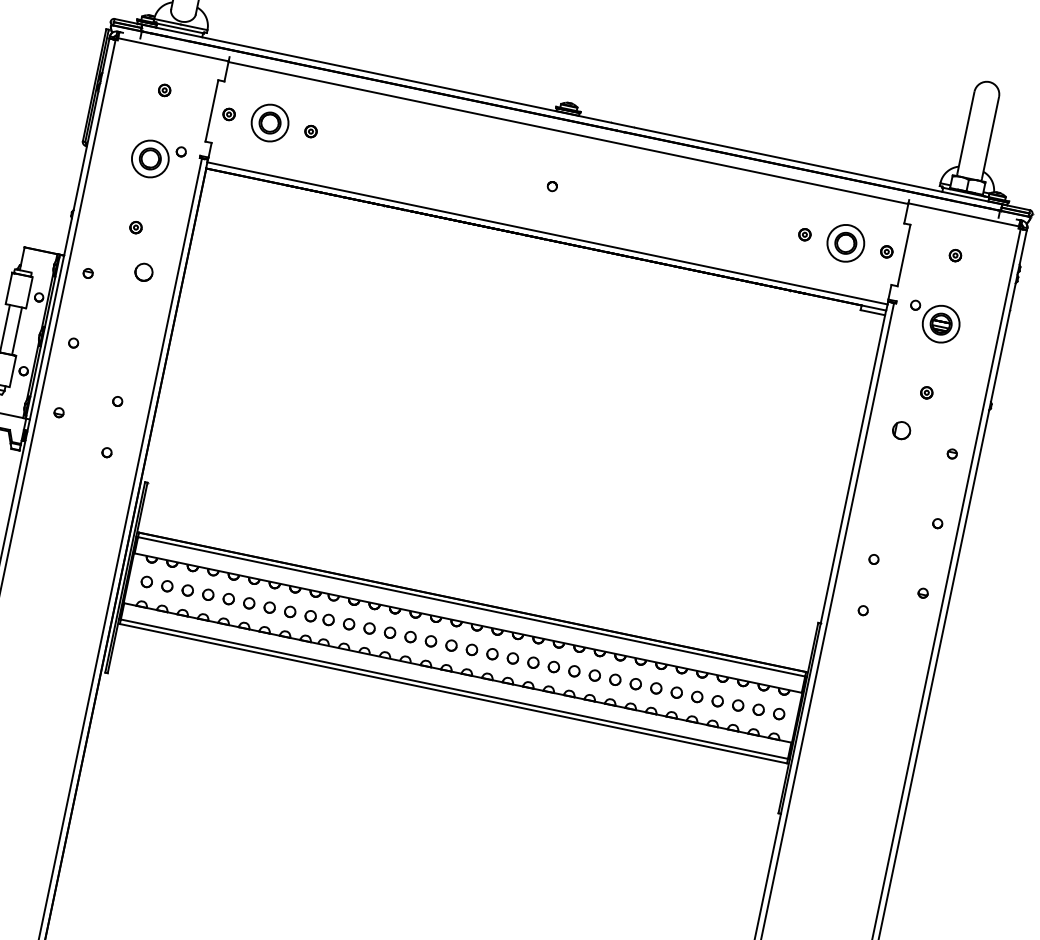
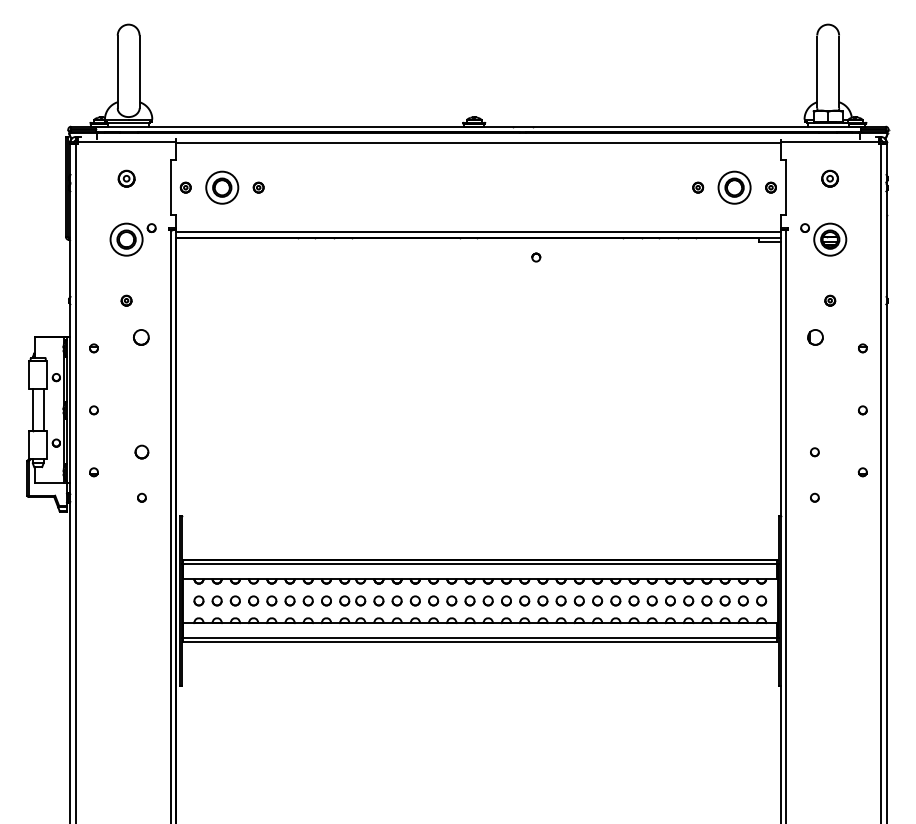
part: (164, 90) -> (126, 178), size x1.6
part: (552, 186) -> (536, 257), moved
part: (955, 255) -> (830, 178), size x1.6
part: (117, 401) -> (141, 452), size x1.6

